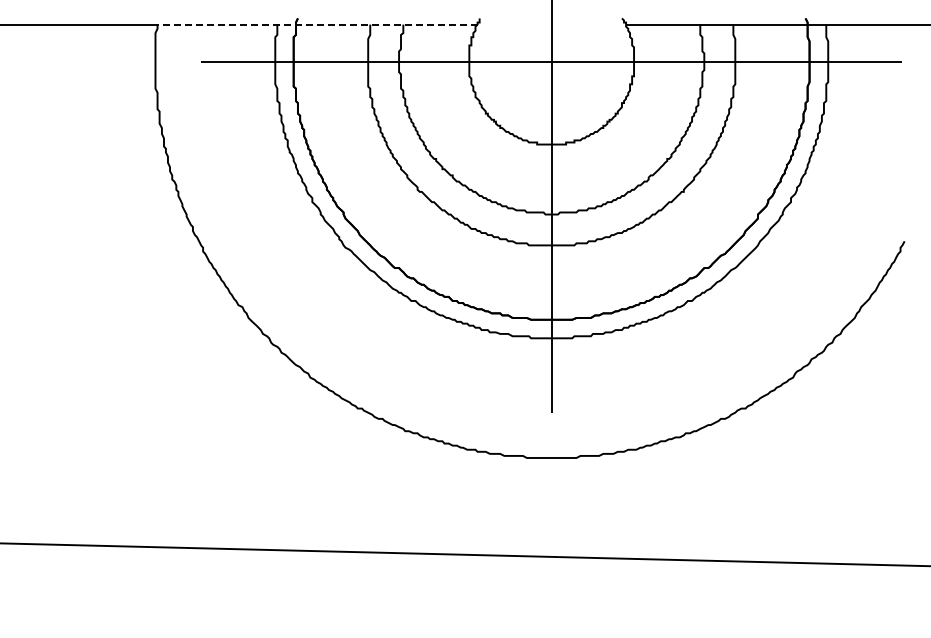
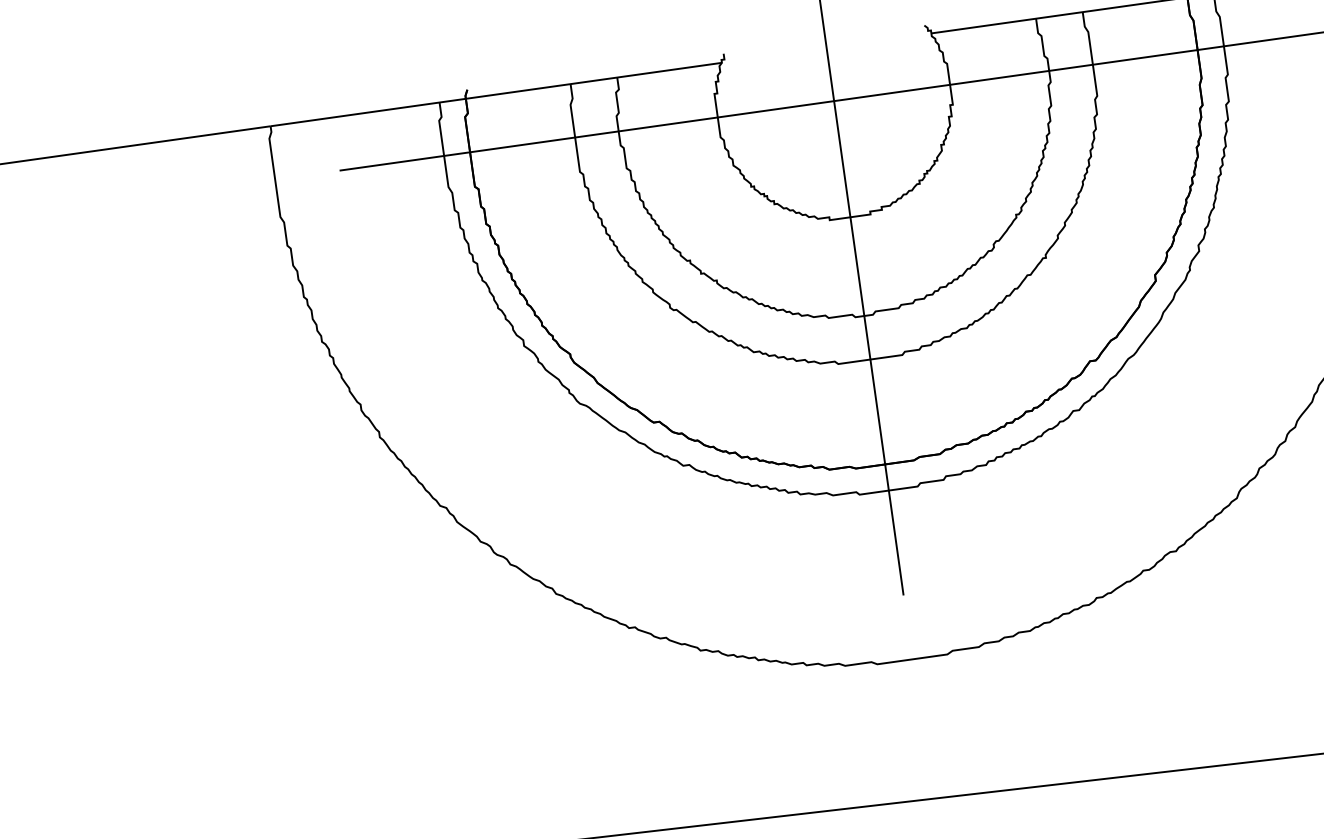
line: (317, 24) -> (496, 94), dashed -> solid

